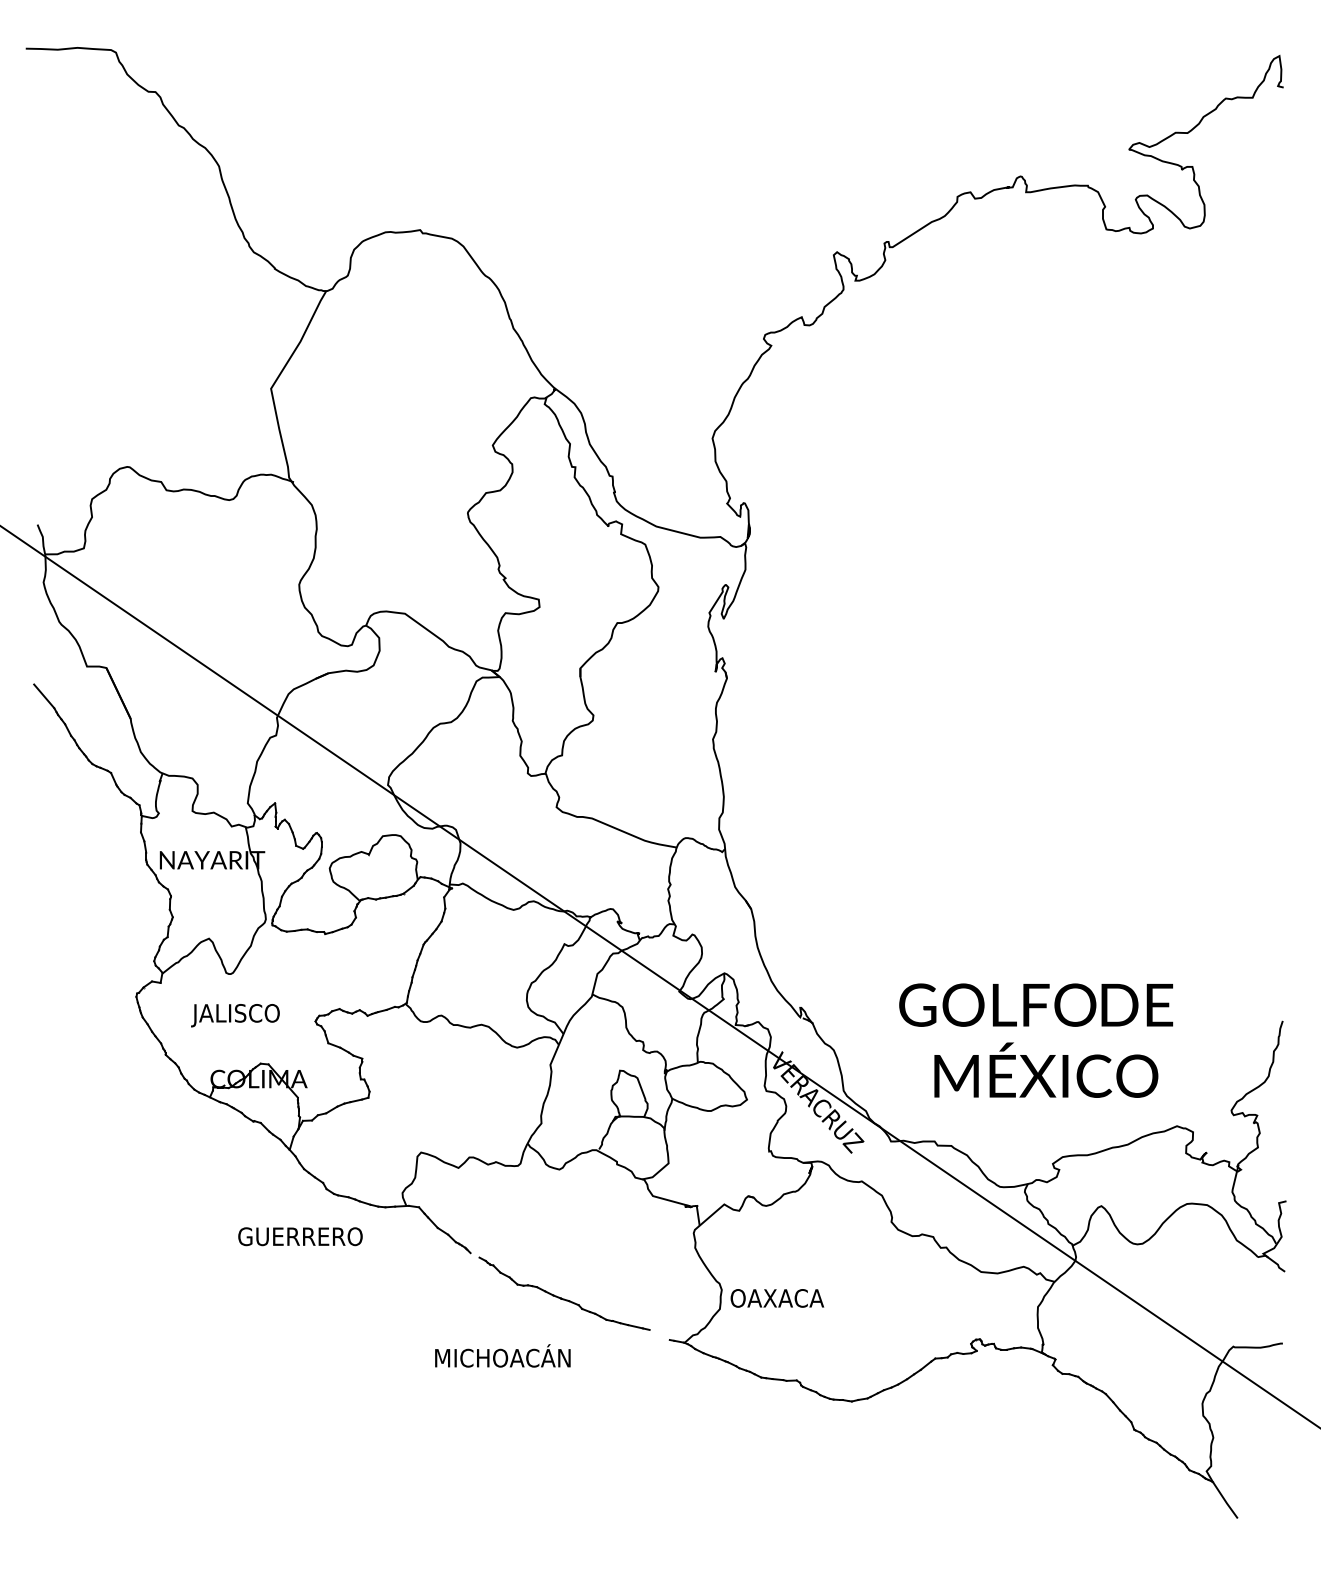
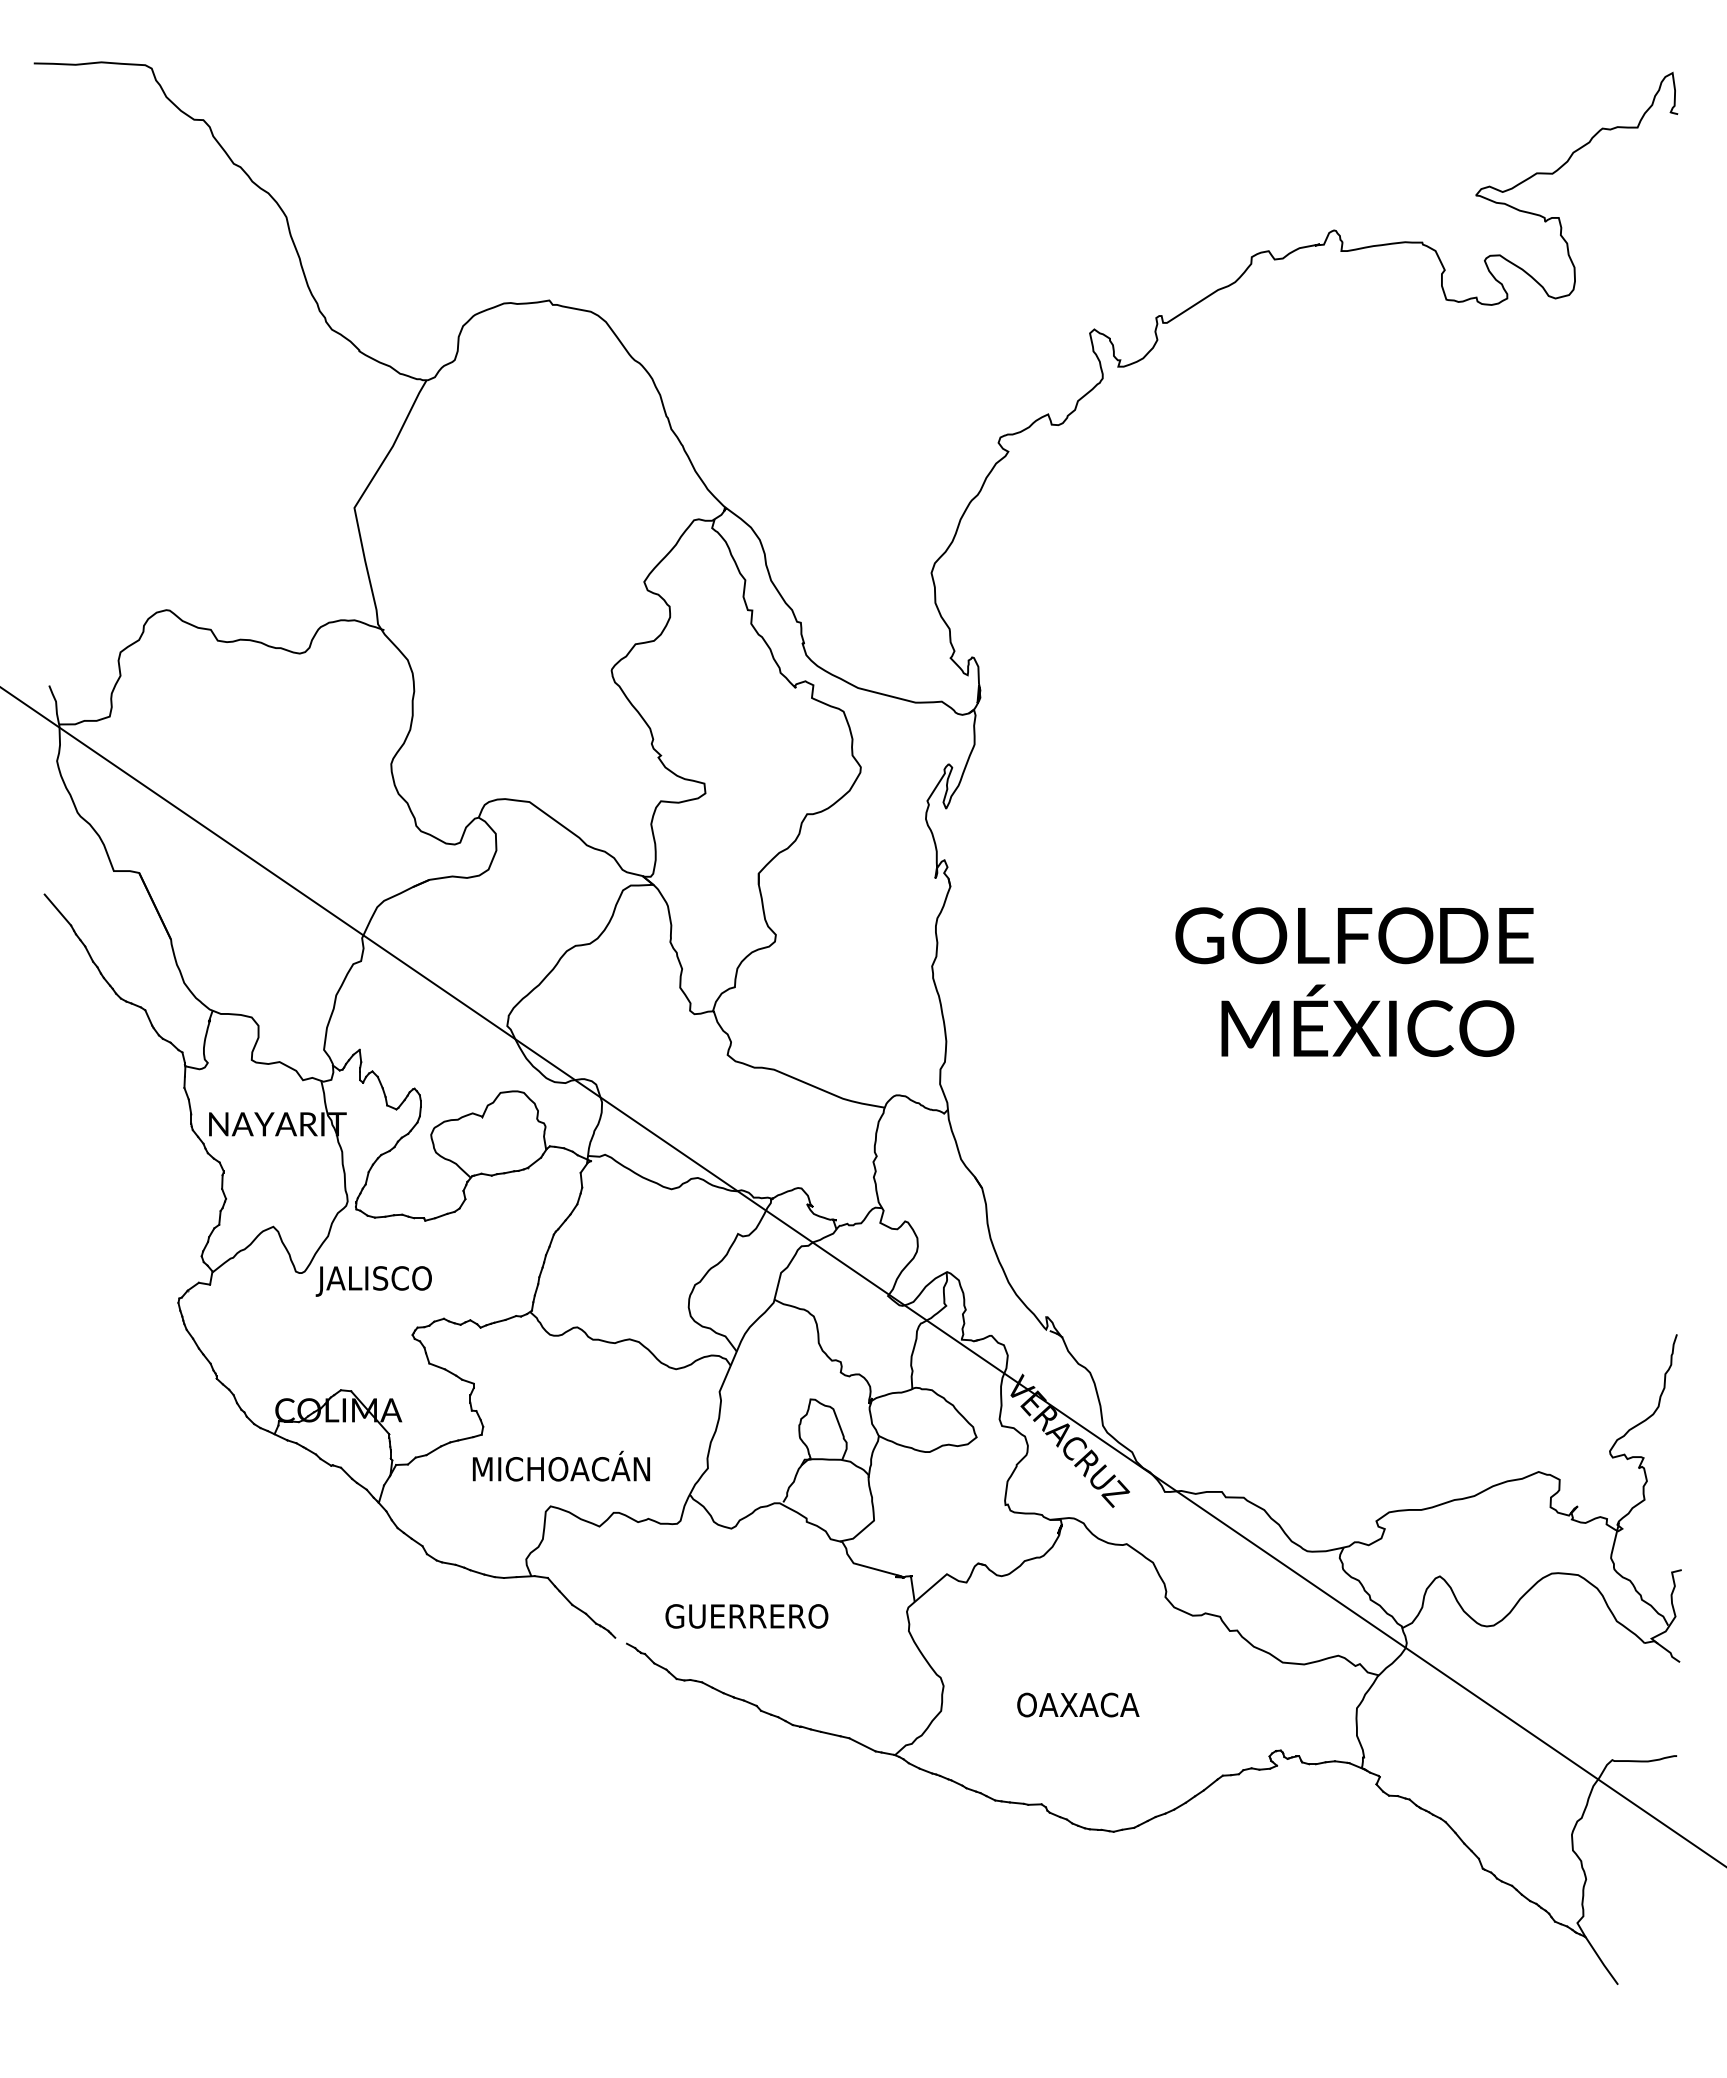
text: (235, 1015) -> (373, 1281), moved
text: (1036, 1040) -> (1354, 981), moved
text: (300, 1236) -> (746, 1616), moved
text: (777, 1297) -> (1078, 1704), moved
line: (659, 1334) -> (862, 1744), added
text: (502, 1355) -> (560, 1465), moved

